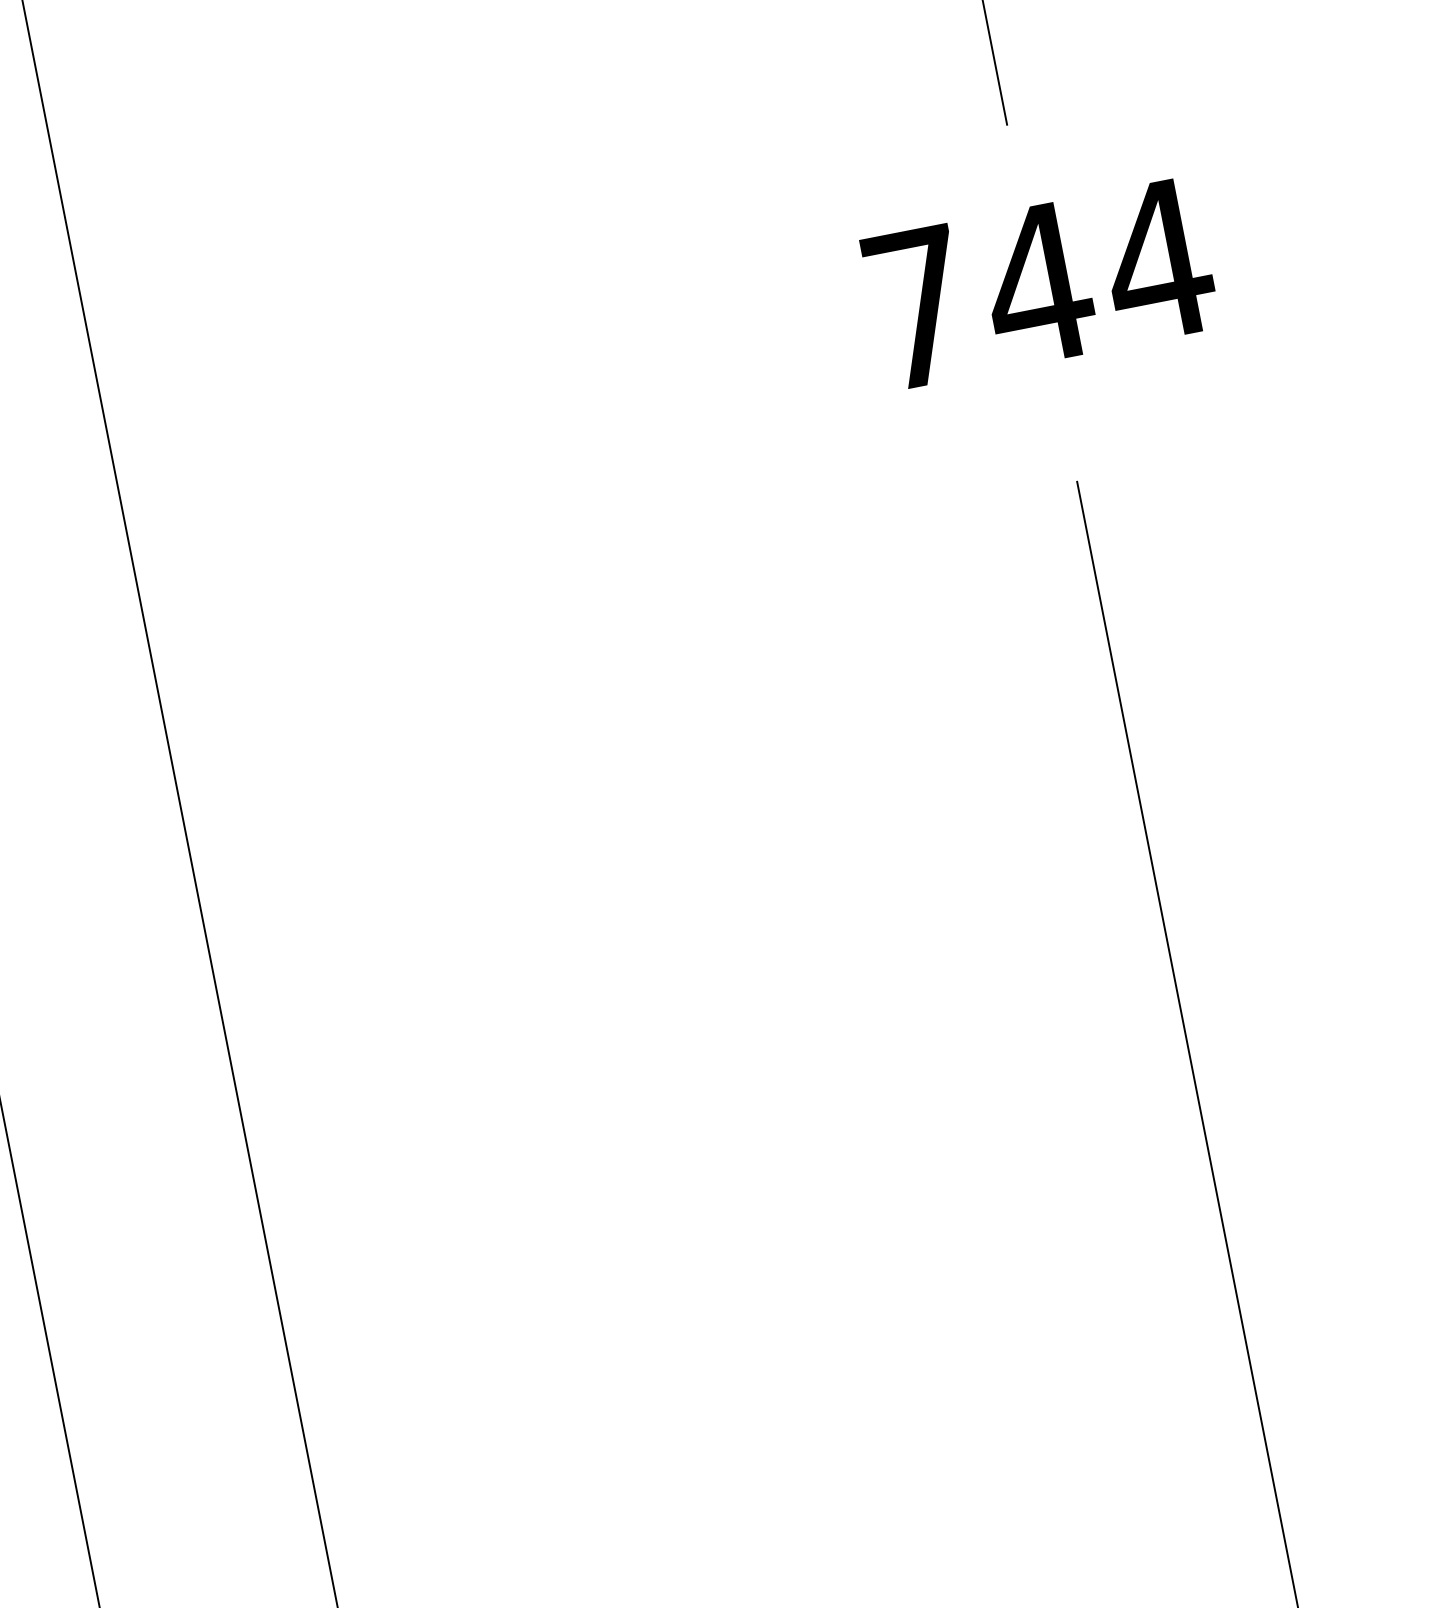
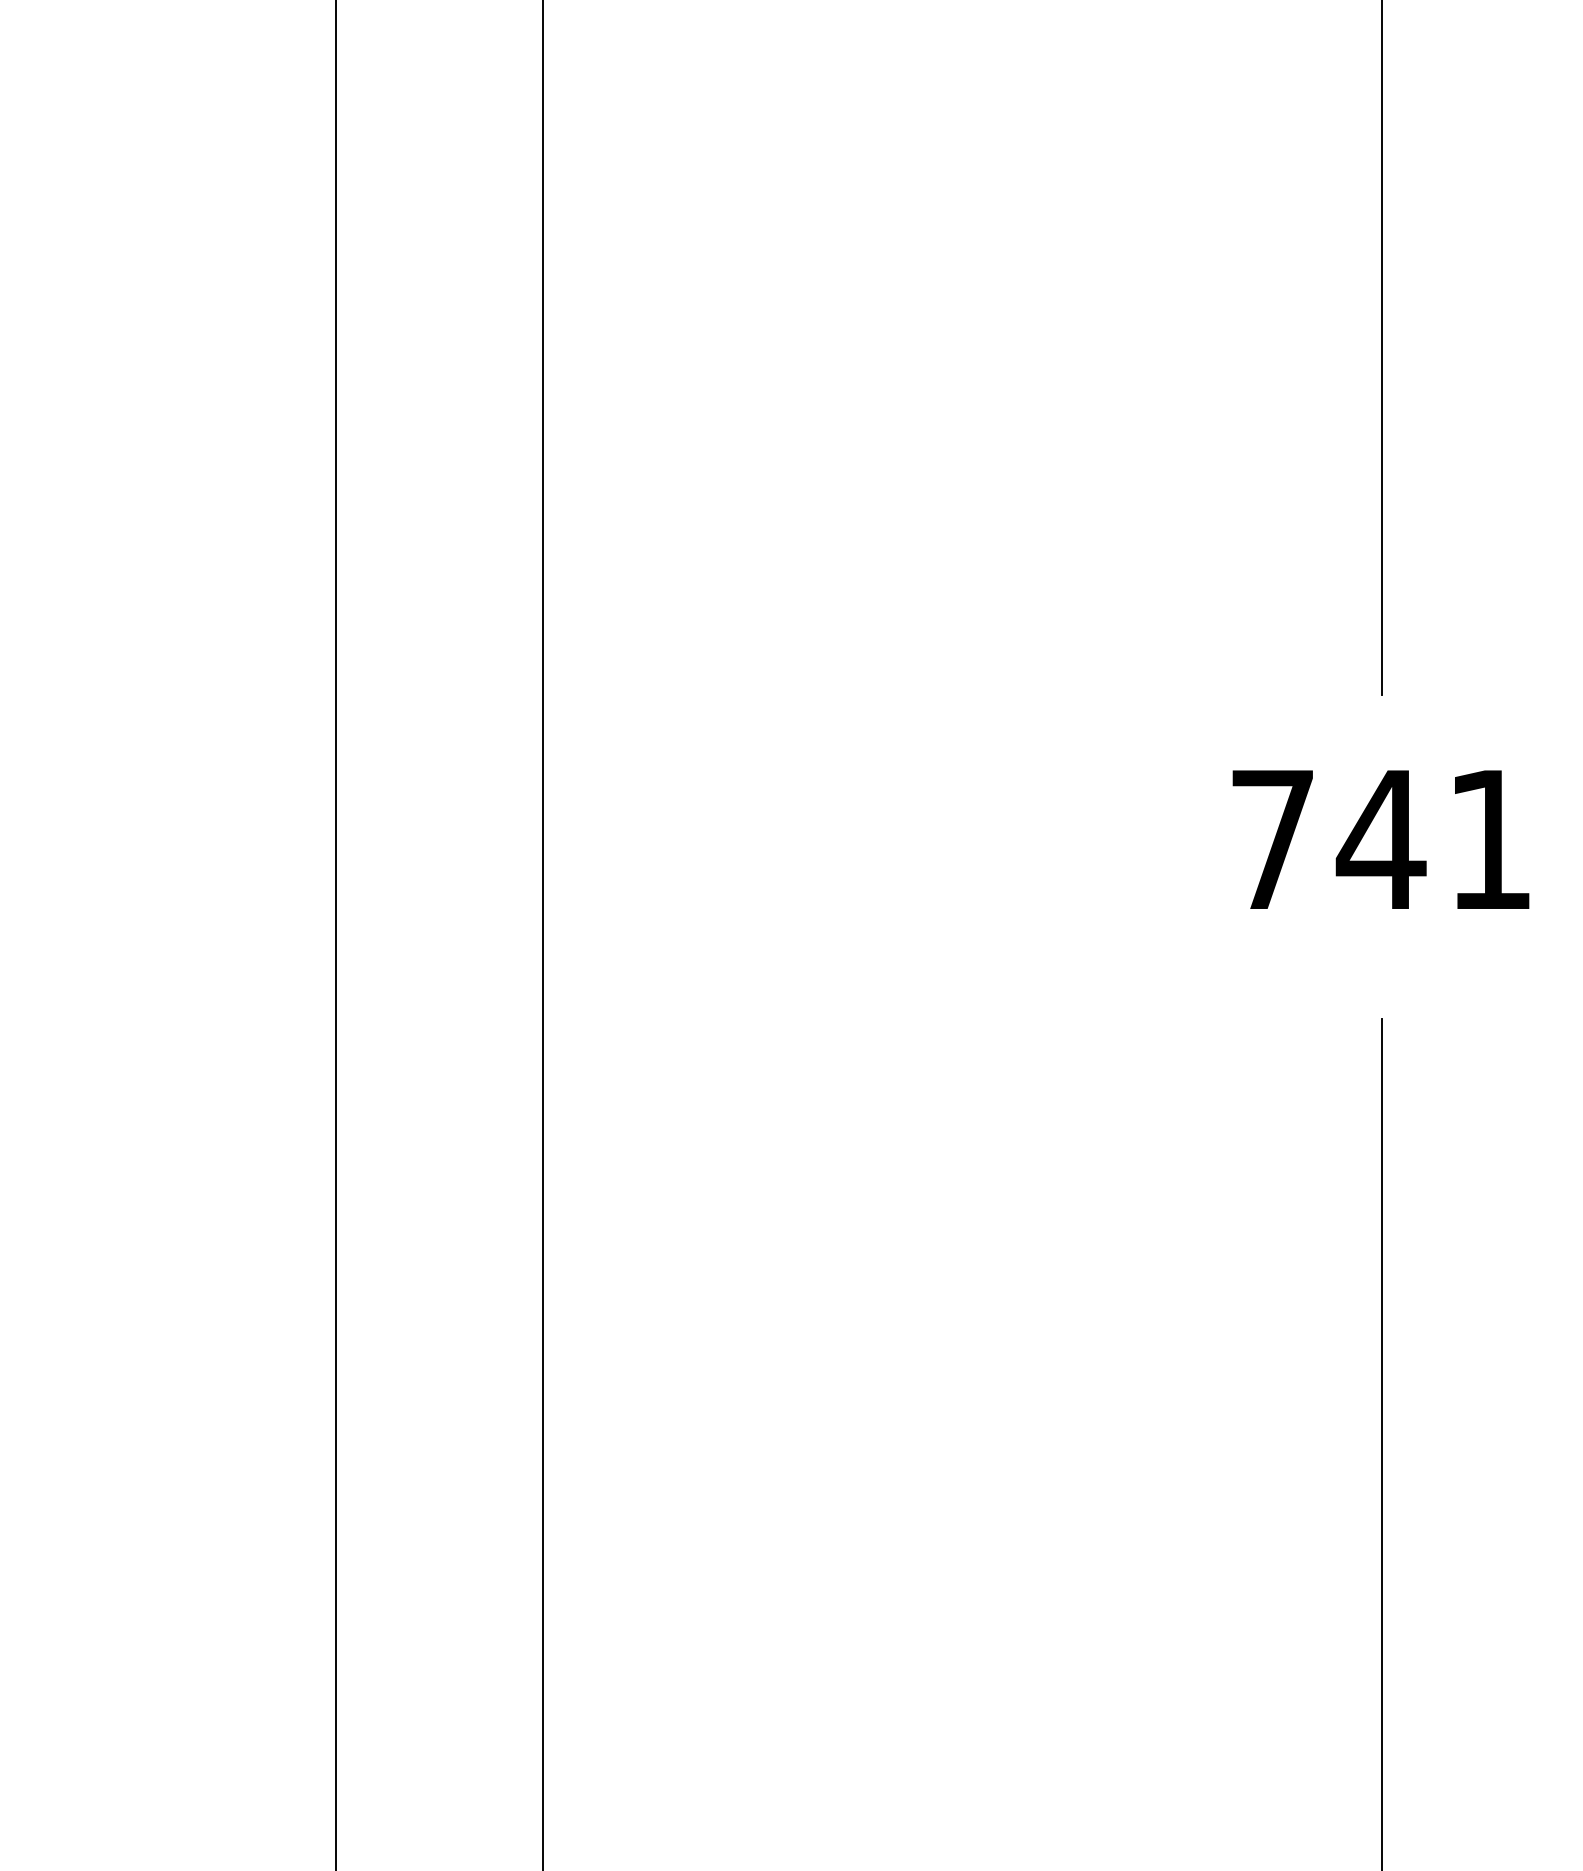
text: (1157, 260) -> (1489, 839), 744 -> 741

